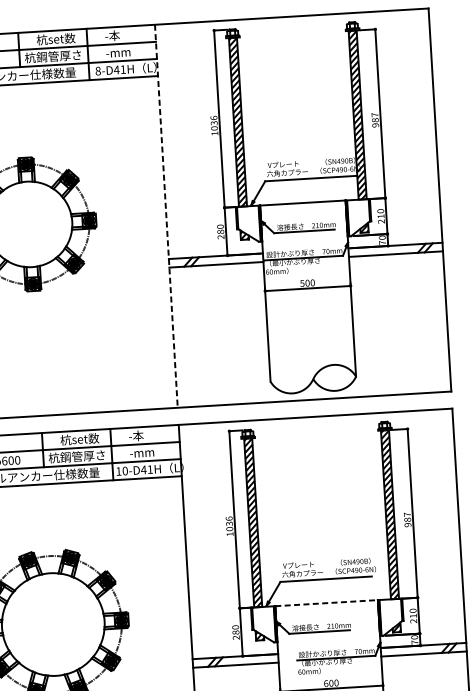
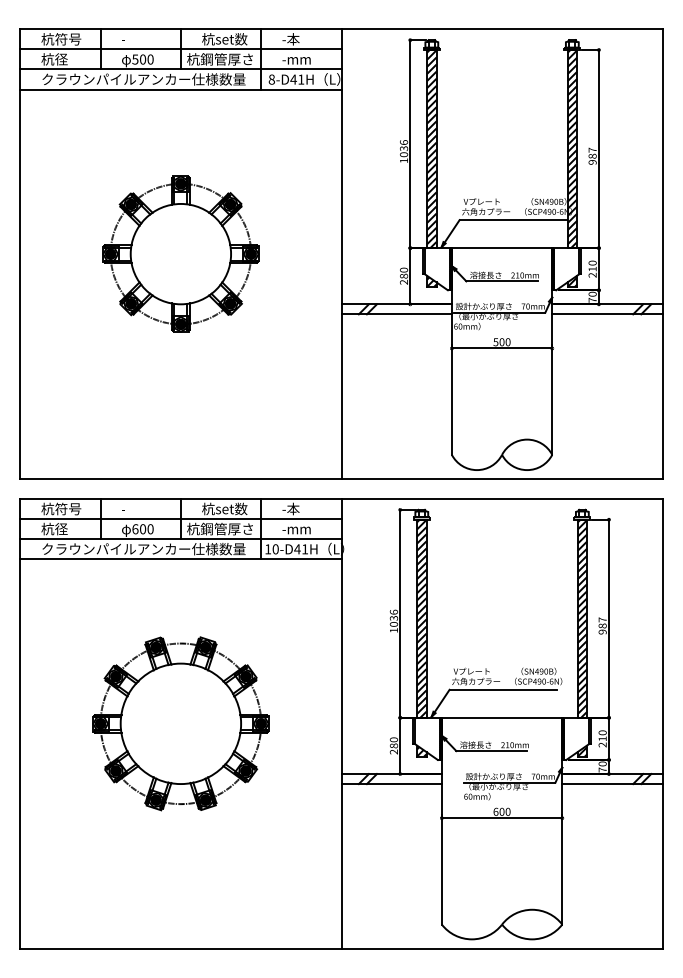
line: (166, 216) -> (341, 254), dashed -> solid
line: (326, 602) -> (502, 717), dashed -> solid

